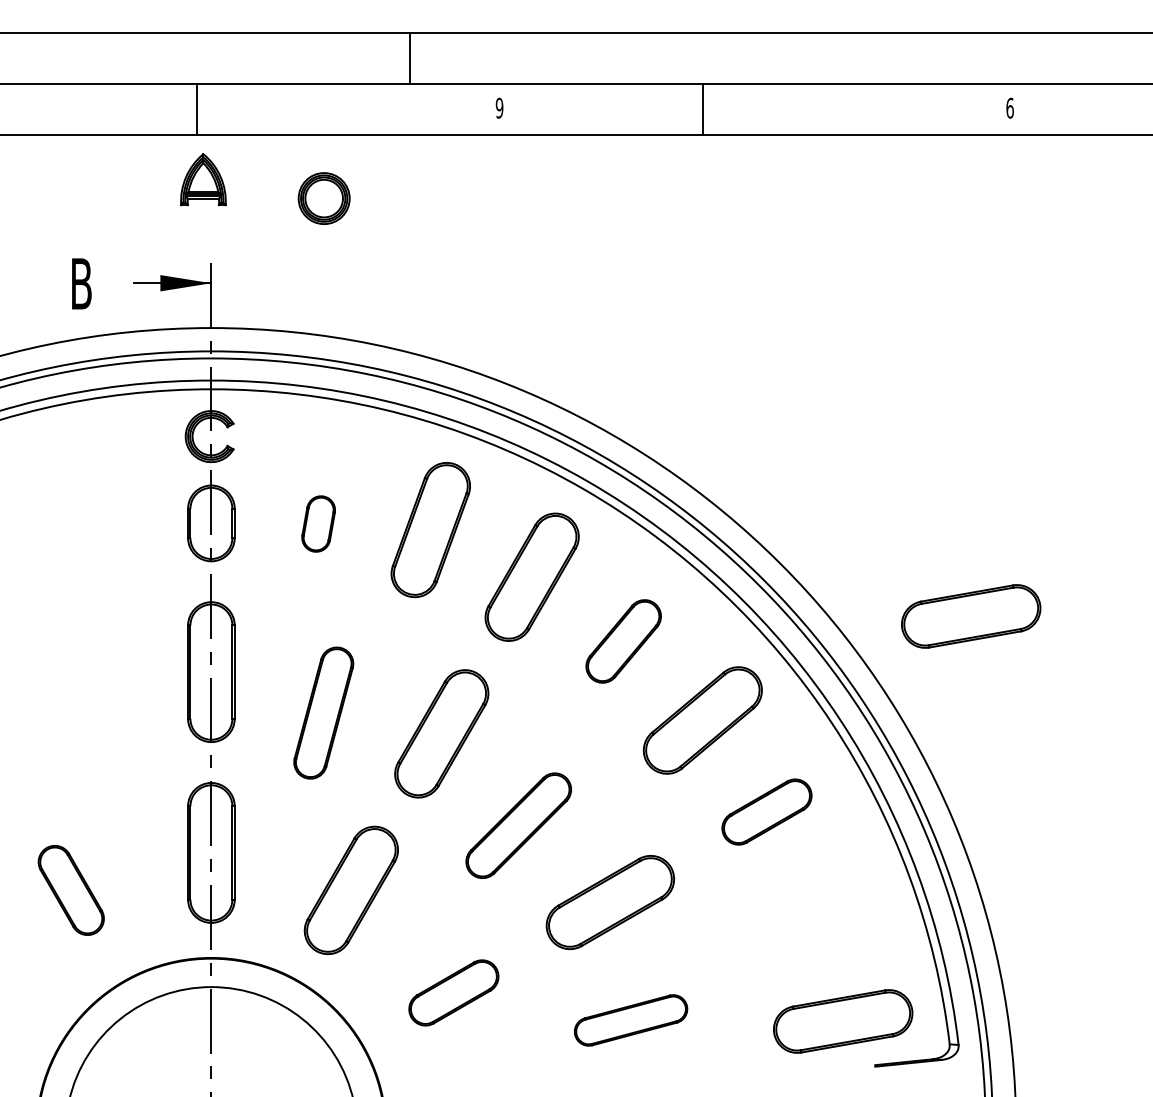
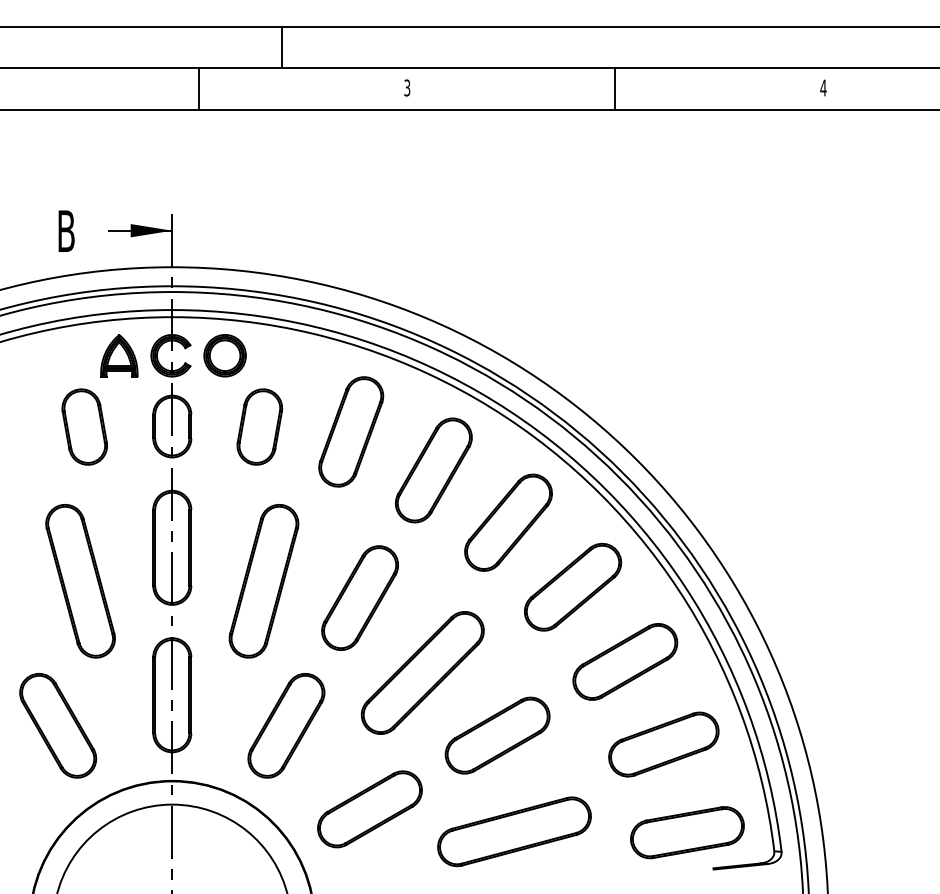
line: (410, 58) -> (282, 47), moved
text: (499, 107) -> (407, 87), 9 -> 3
text: (1010, 107) -> (823, 87), 6 -> 4
line: (197, 109) -> (199, 89), moved
line: (702, 109) -> (615, 89), moved
part: (203, 179) -> (119, 355), moved
part: (323, 198) -> (224, 355), moved
part: (103, 523) -> (84, 426), added
part: (318, 523) -> (259, 426), size x1.67
part: (971, 616) -> (792, 502), removed
part: (623, 641) -> (508, 522), size x1.43
part: (98, 712) -> (80, 580), added
part: (323, 712) -> (263, 580), size x1.43
part: (766, 811) -> (624, 661), size x1.43
part: (518, 825) -> (422, 672), size x1.43
part: (70, 890) -> (57, 725), size x1.43
part: (814, 913) -> (664, 744), added
part: (453, 992) -> (369, 809), size x1.43
part: (630, 1020) -> (514, 831), size x1.67

